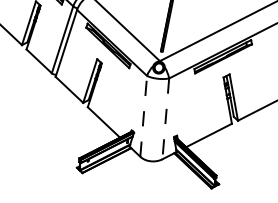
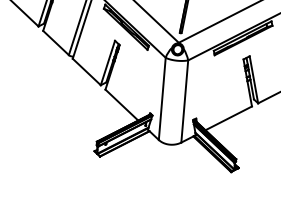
line: (143, 116) -> (162, 99), dashed -> solid
line: (165, 118) -> (184, 101), dashed -> solid

